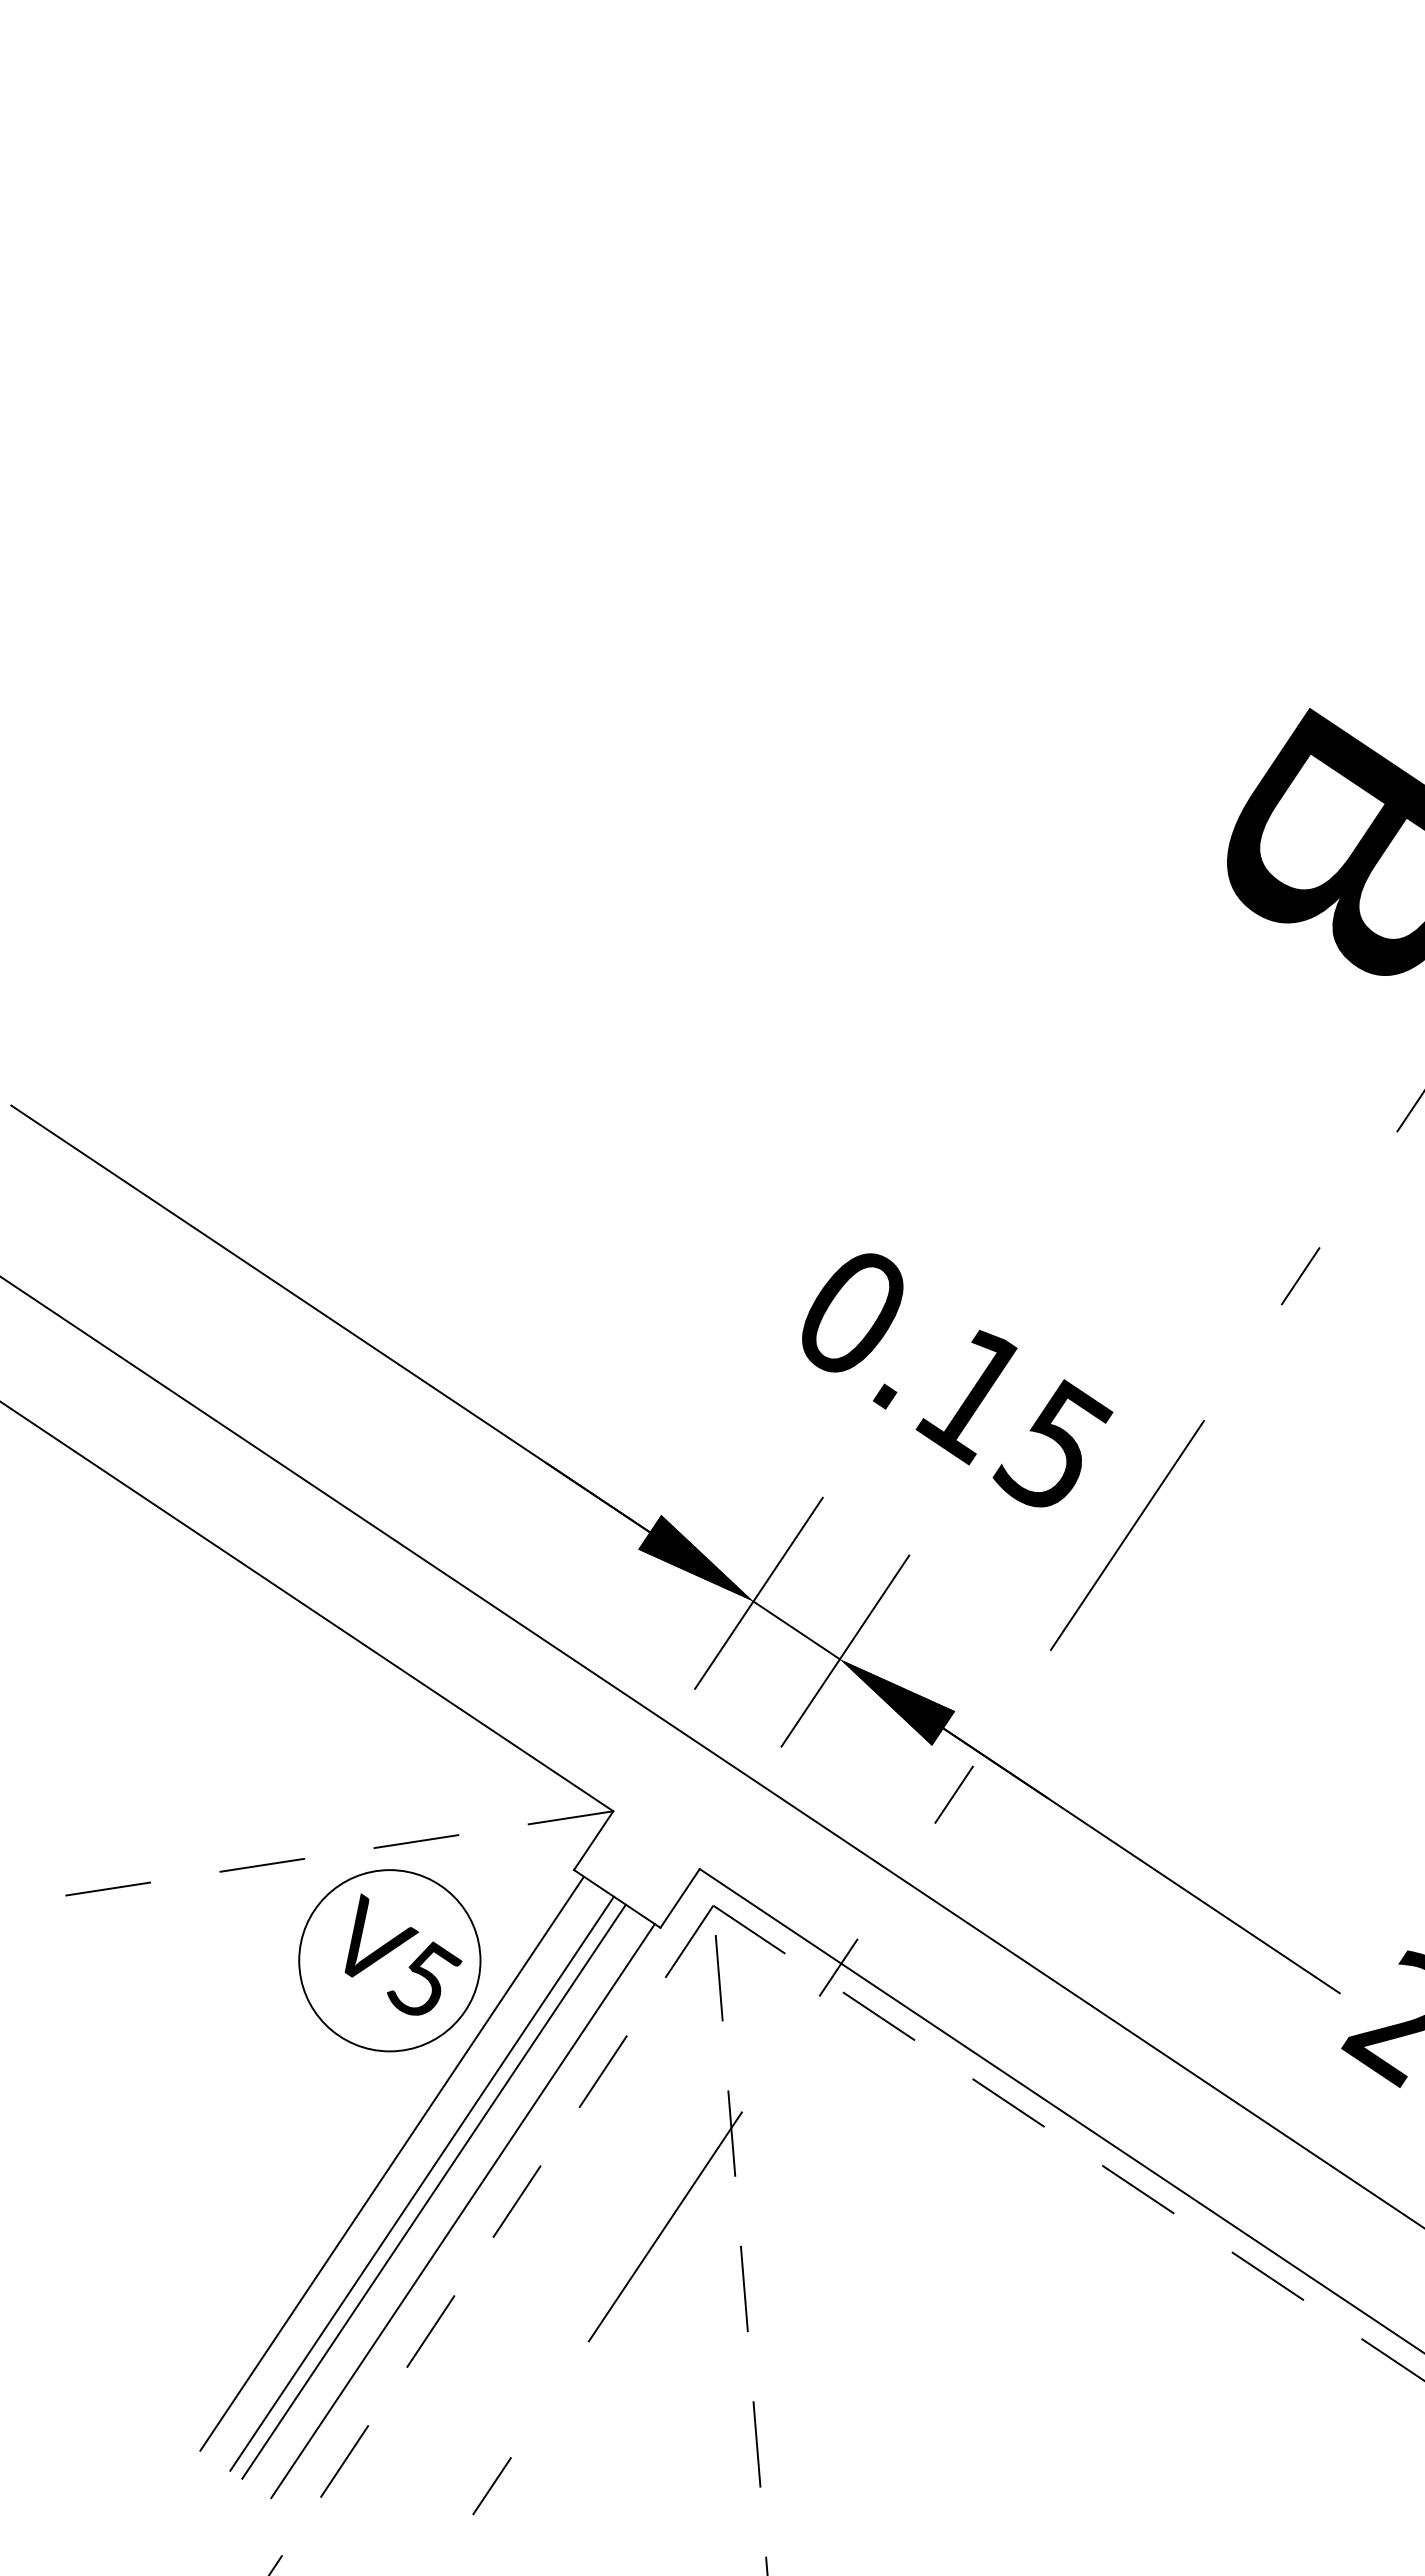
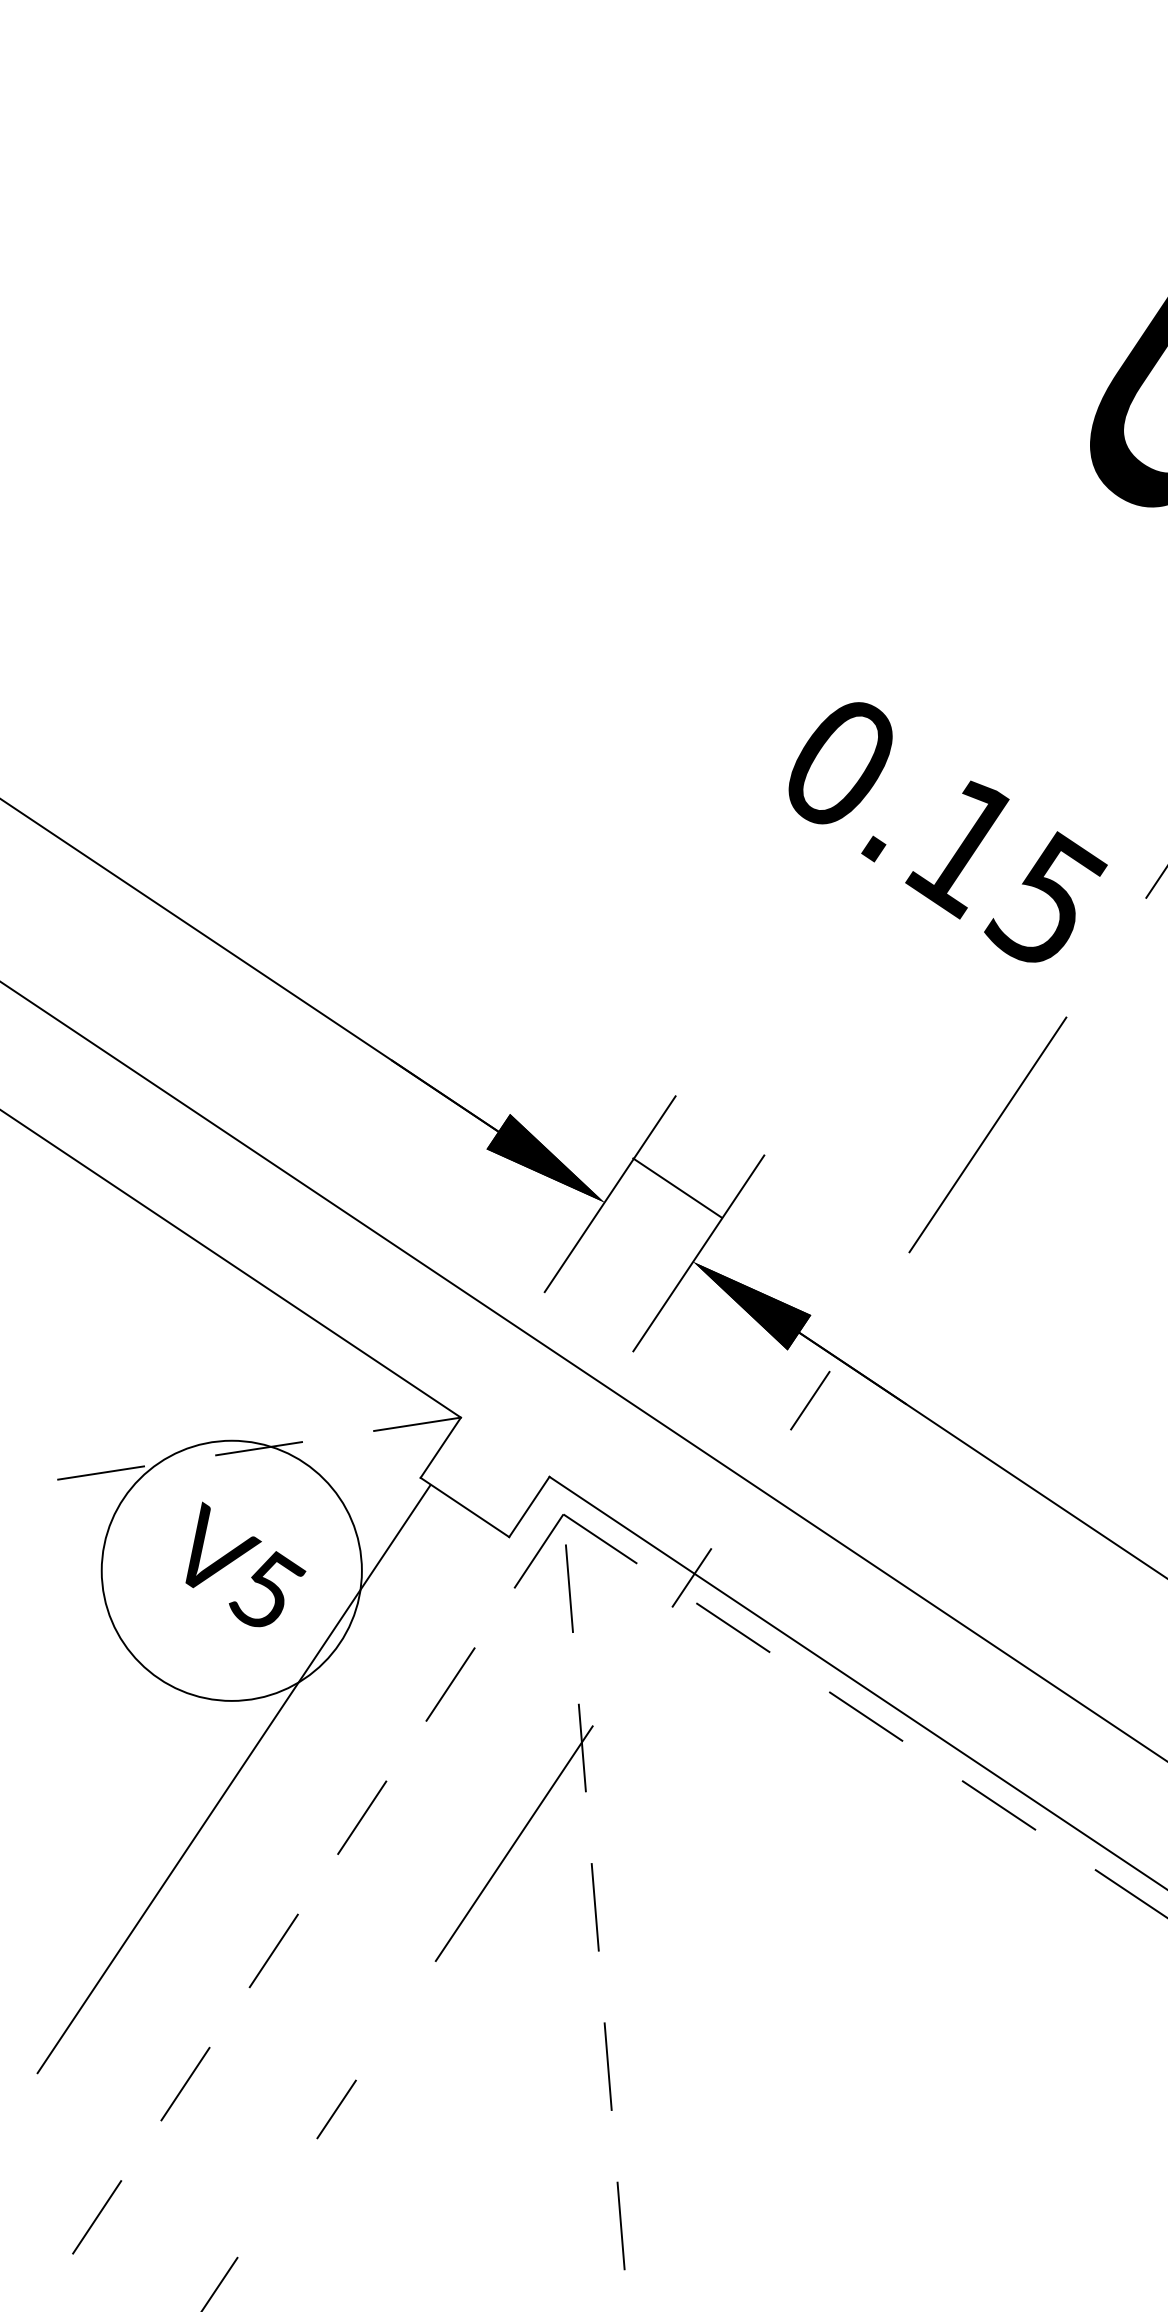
text: (957, 1380) -> (948, 832), moved
line: (796, 1630) -> (677, 1188), moved
circle: (389, 1960) -> (231, 1570), size x1.4
line: (421, 2183) -> (264, 1799), removed
line: (433, 2191) -> (276, 1807), removed
line: (462, 2211) -> (306, 1827), removed

